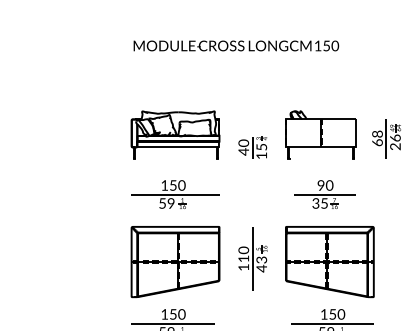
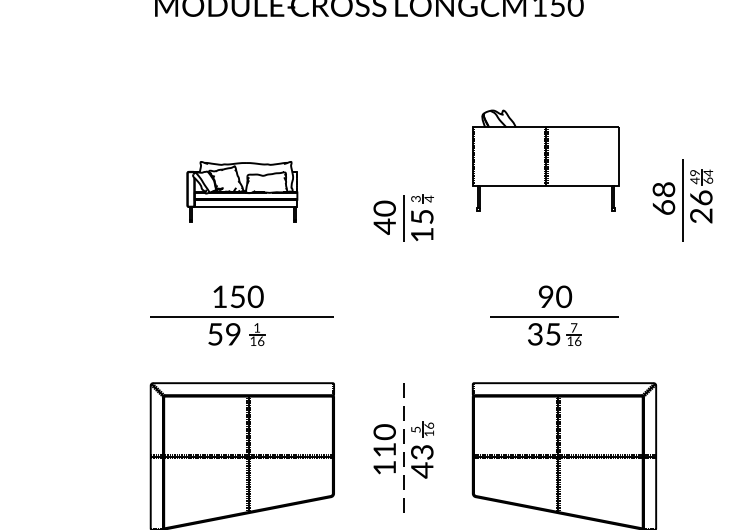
part: (175, 134) -> (242, 190), size x0.6
part: (320, 134) -> (544, 159), moved
line: (252, 259) -> (402, 451), solid -> dashed

